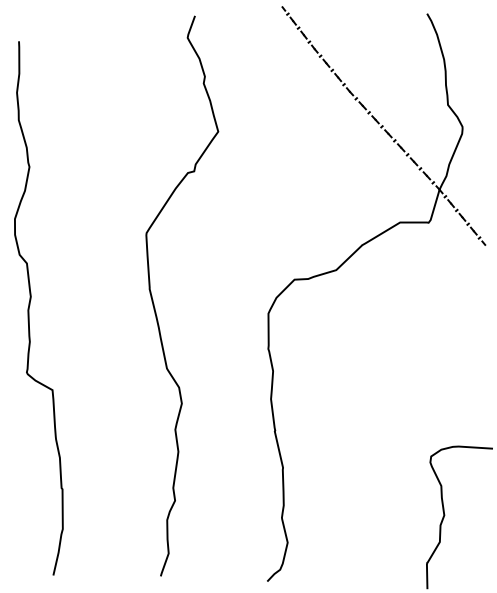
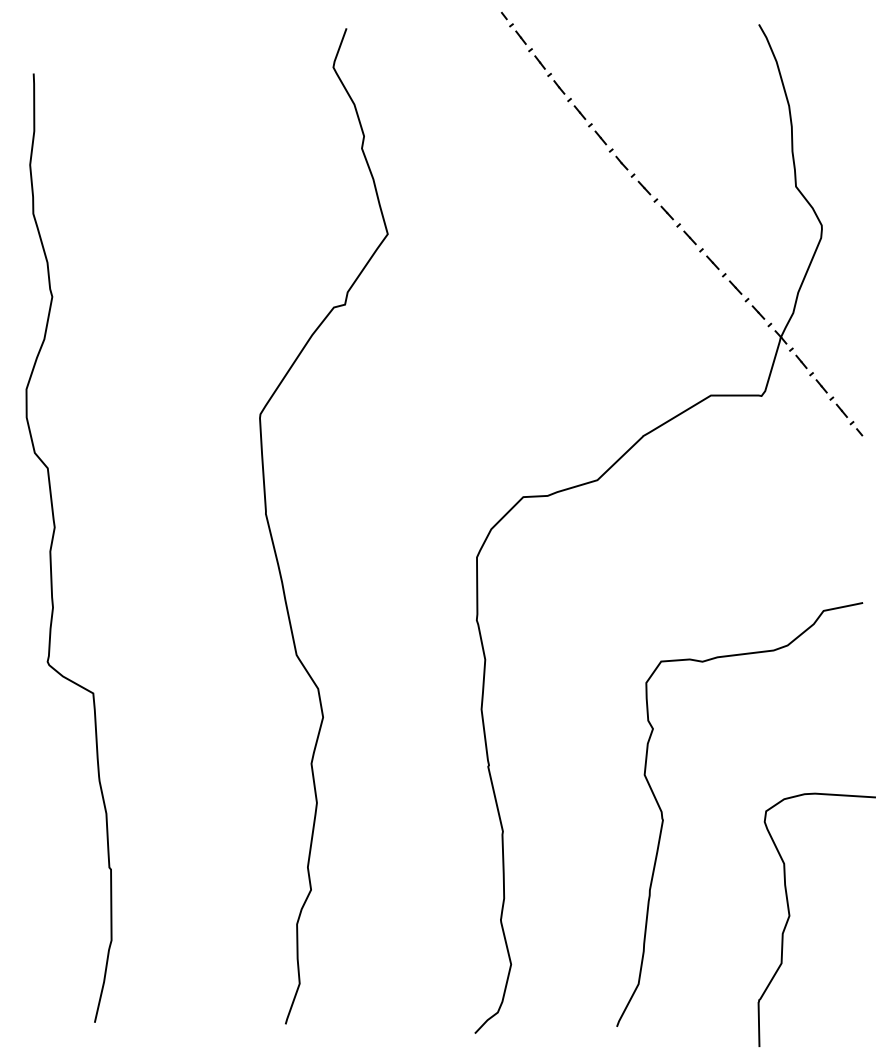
curve: (373, 457) -> (663, 813), added

